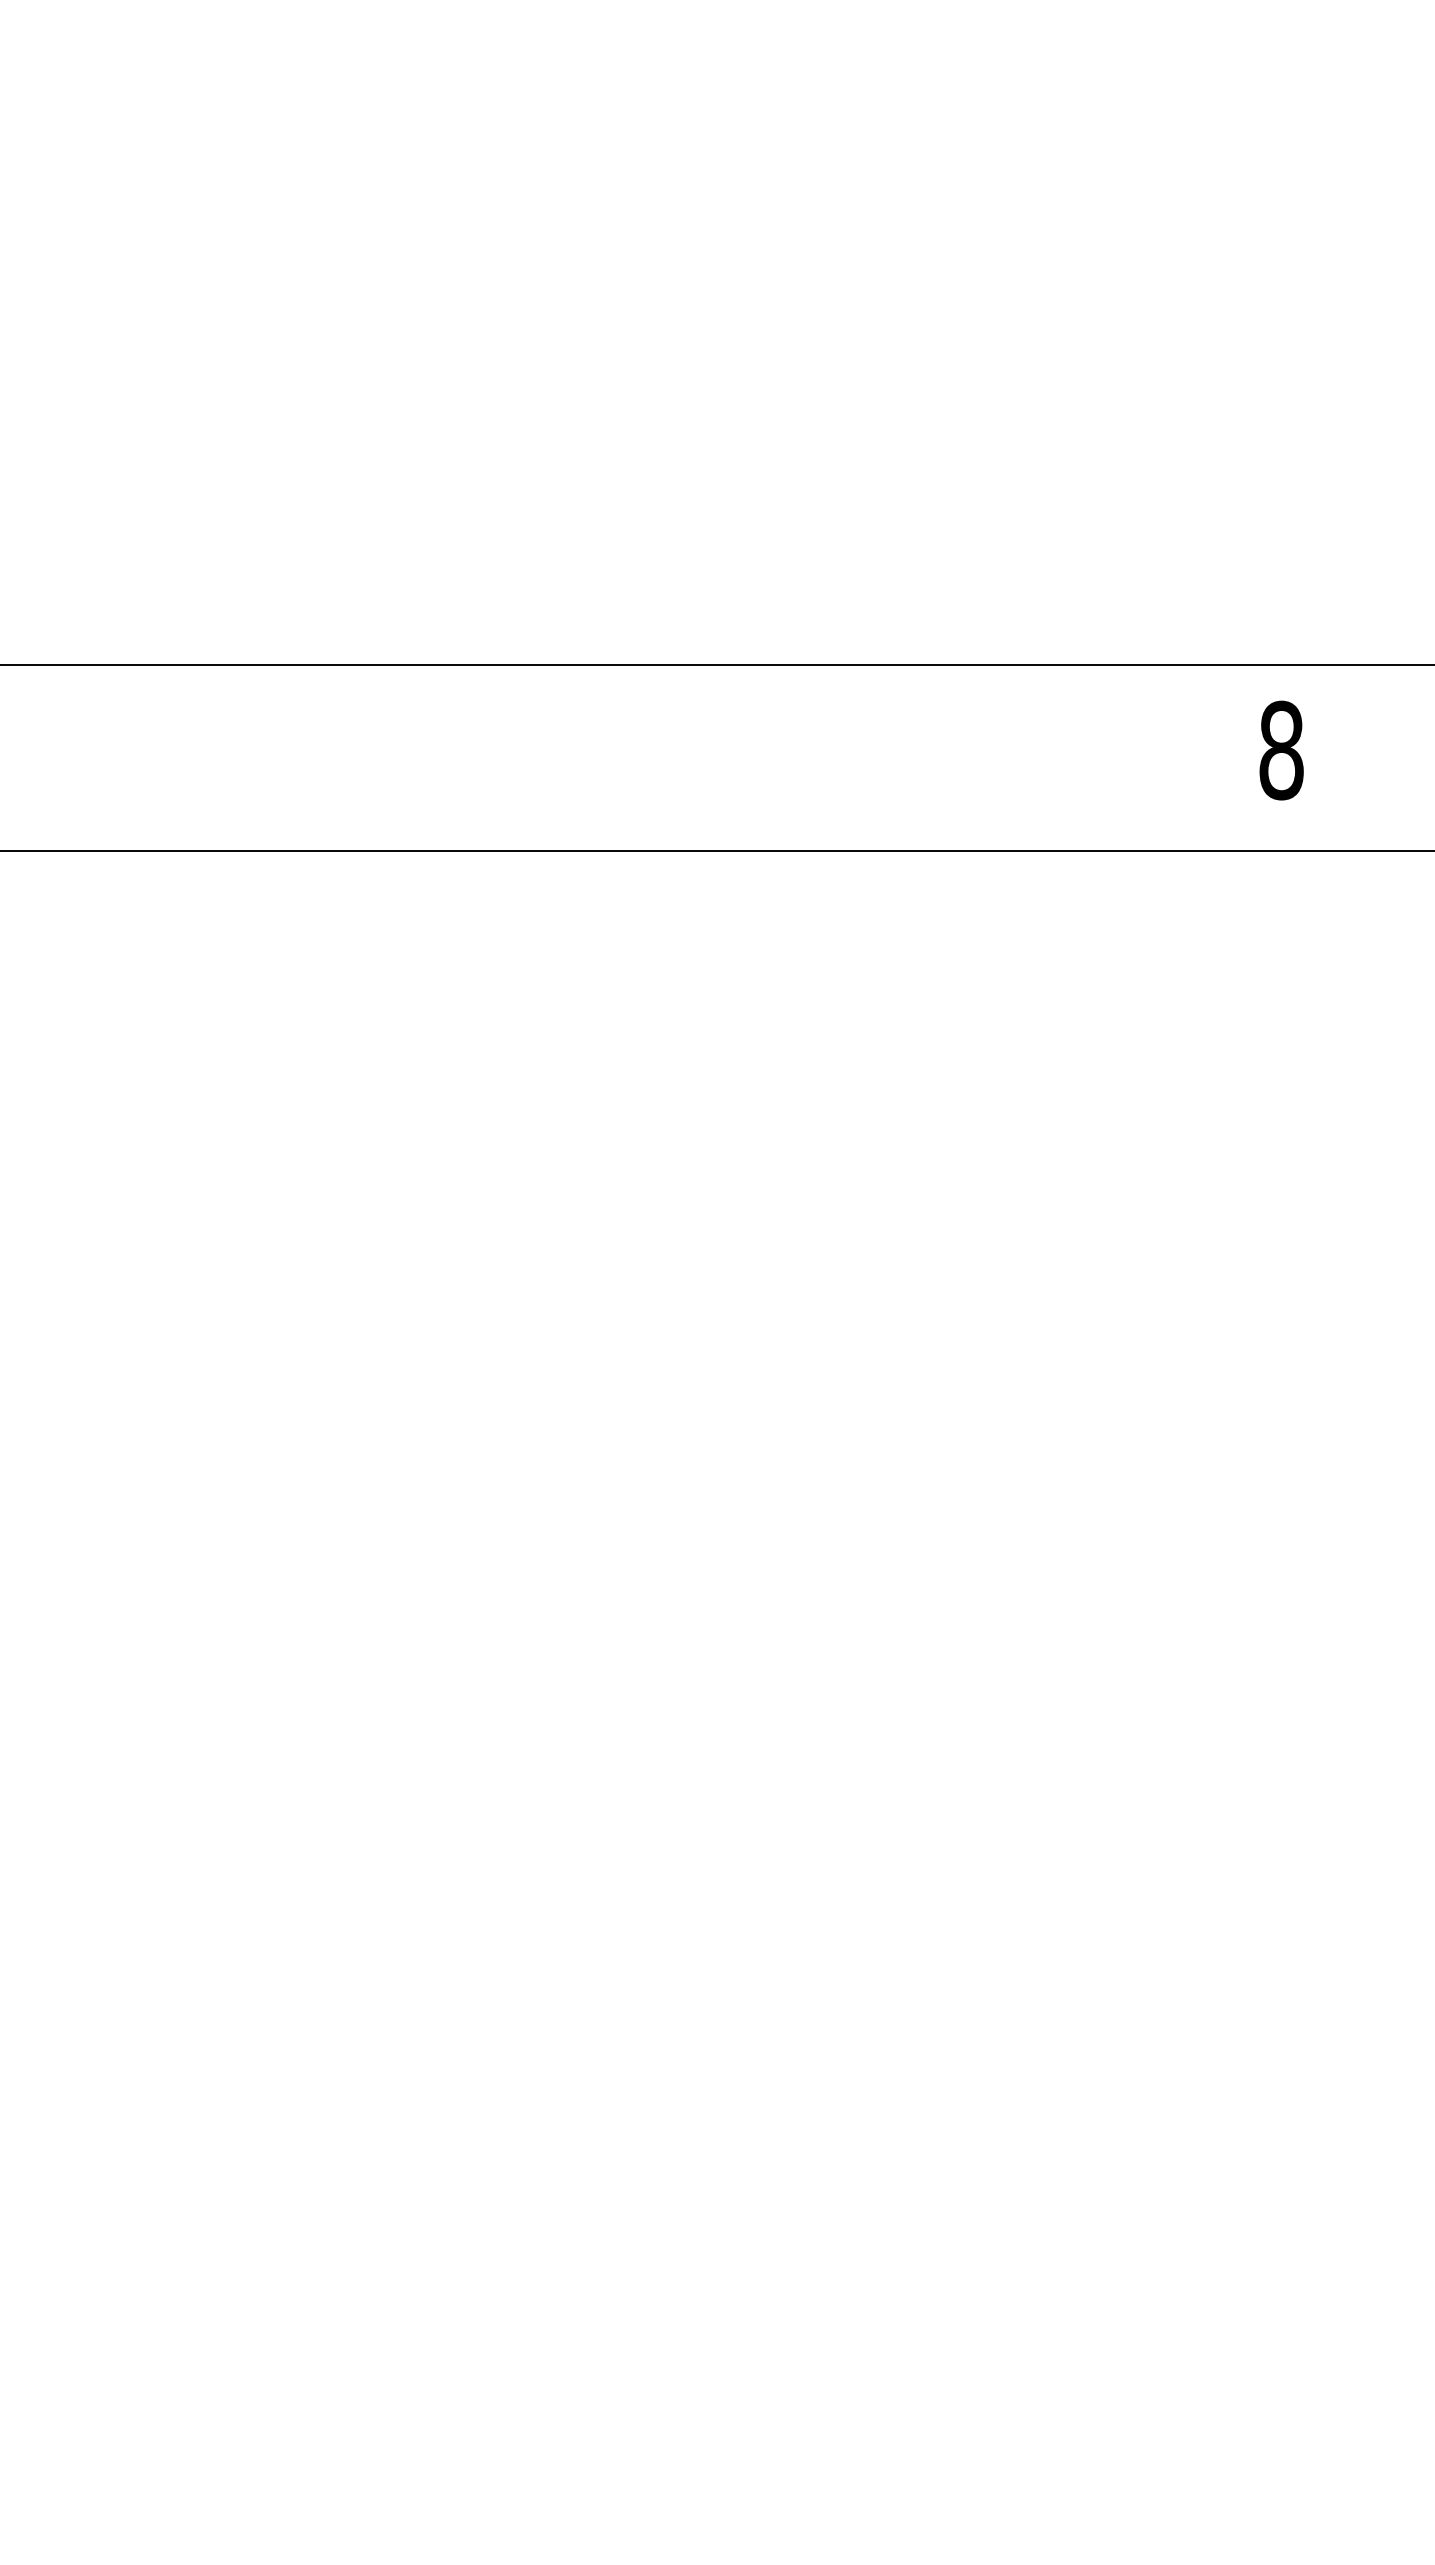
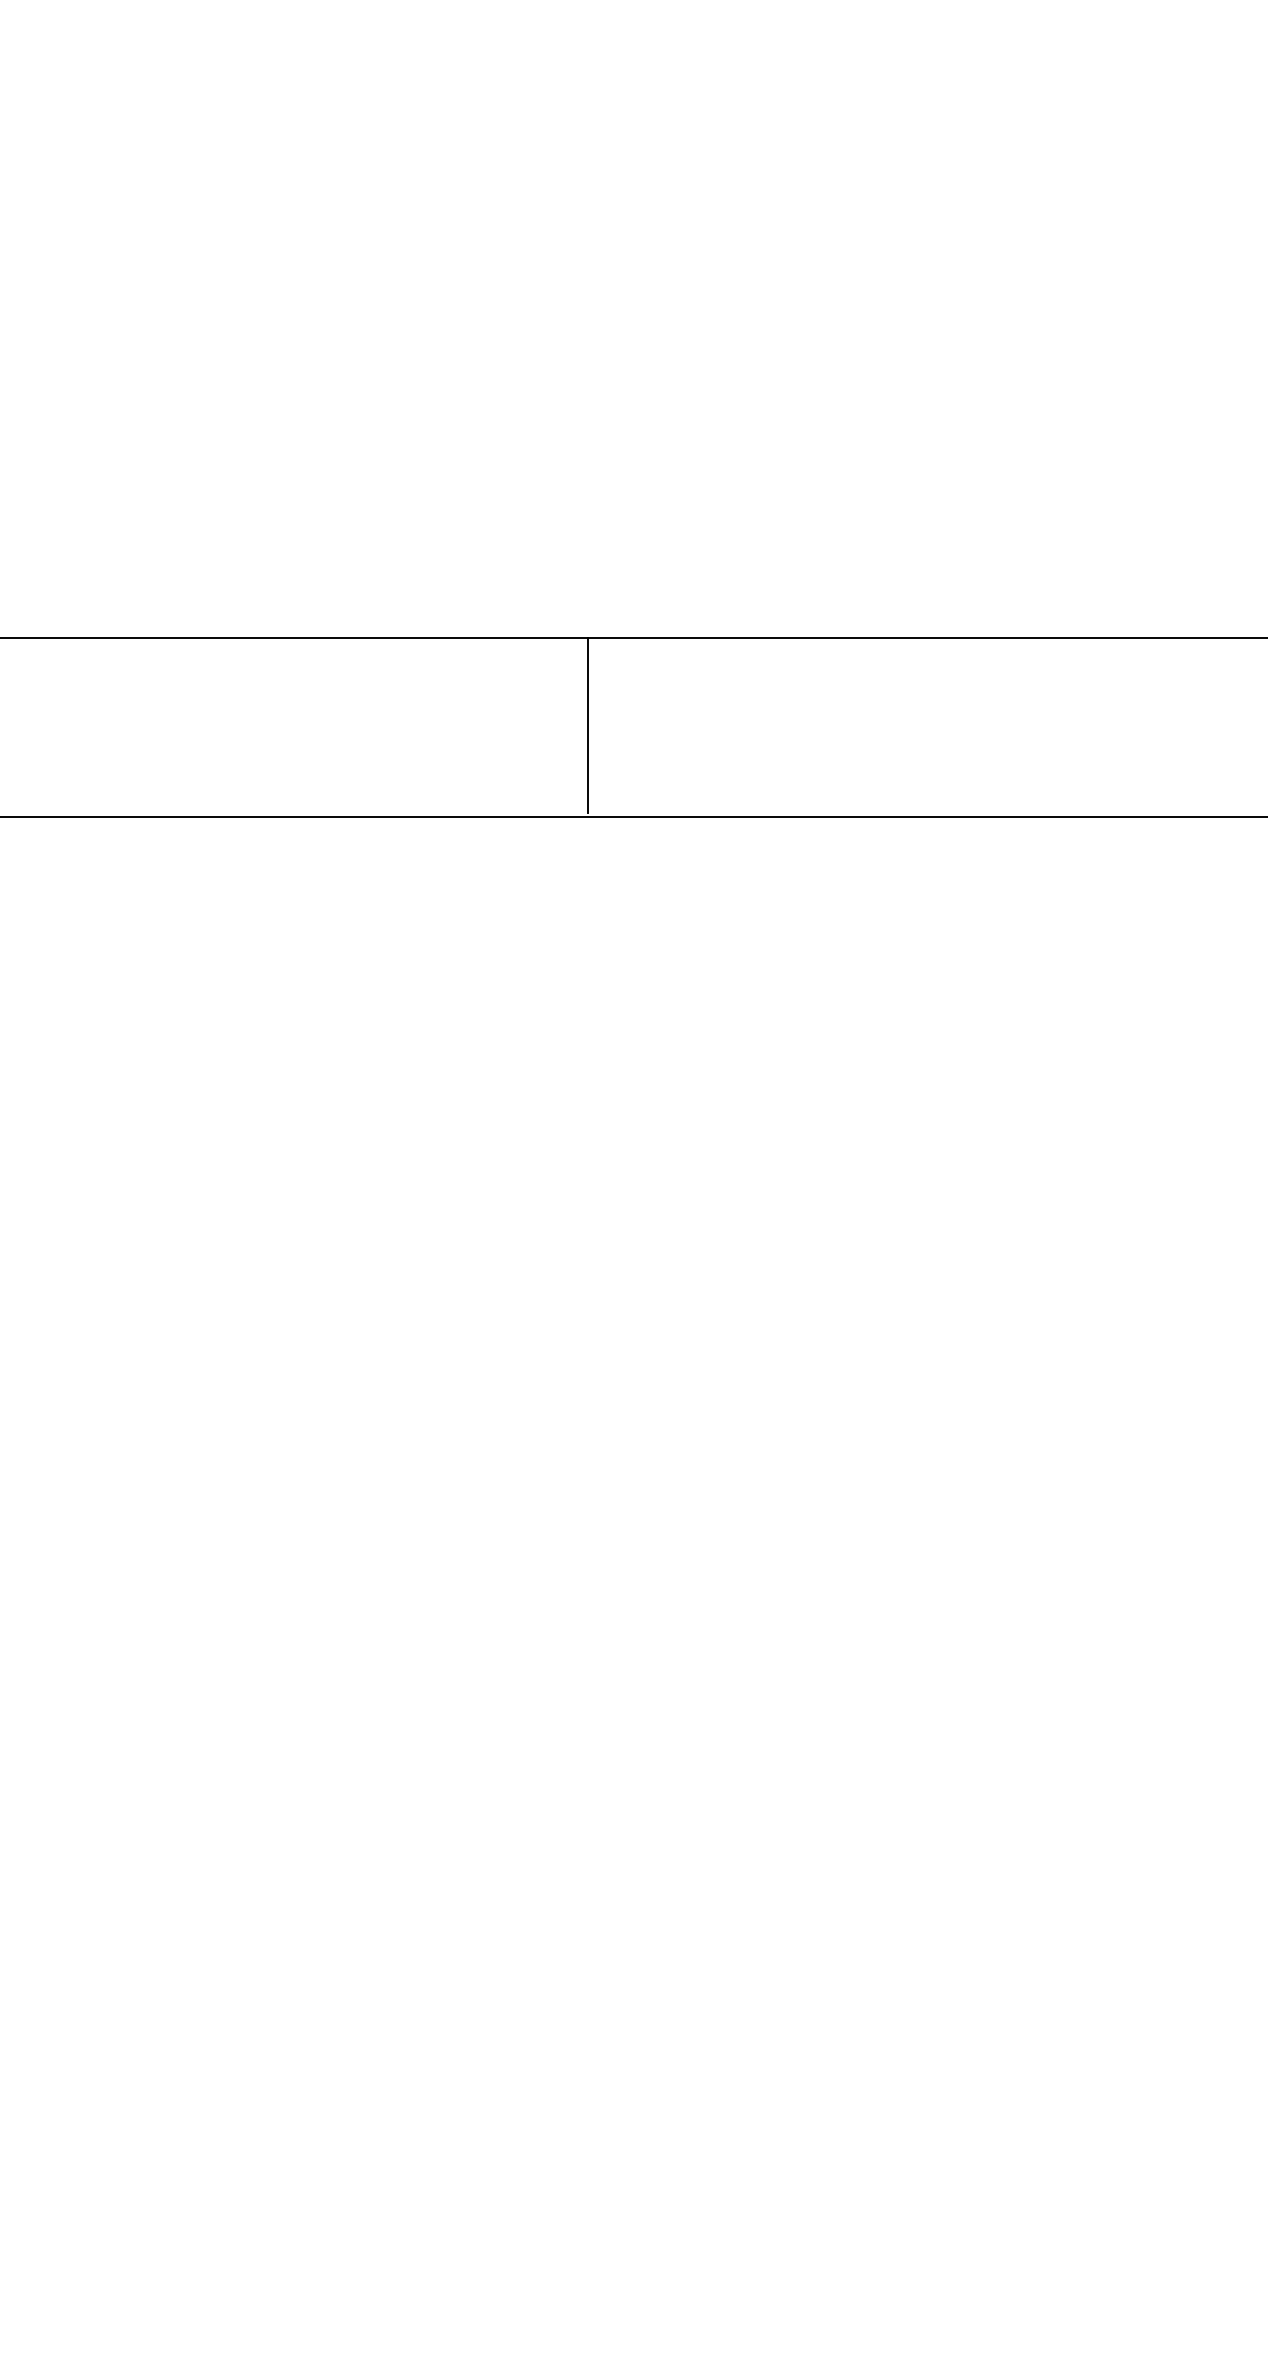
line: (543, 755) -> (588, 724), added

